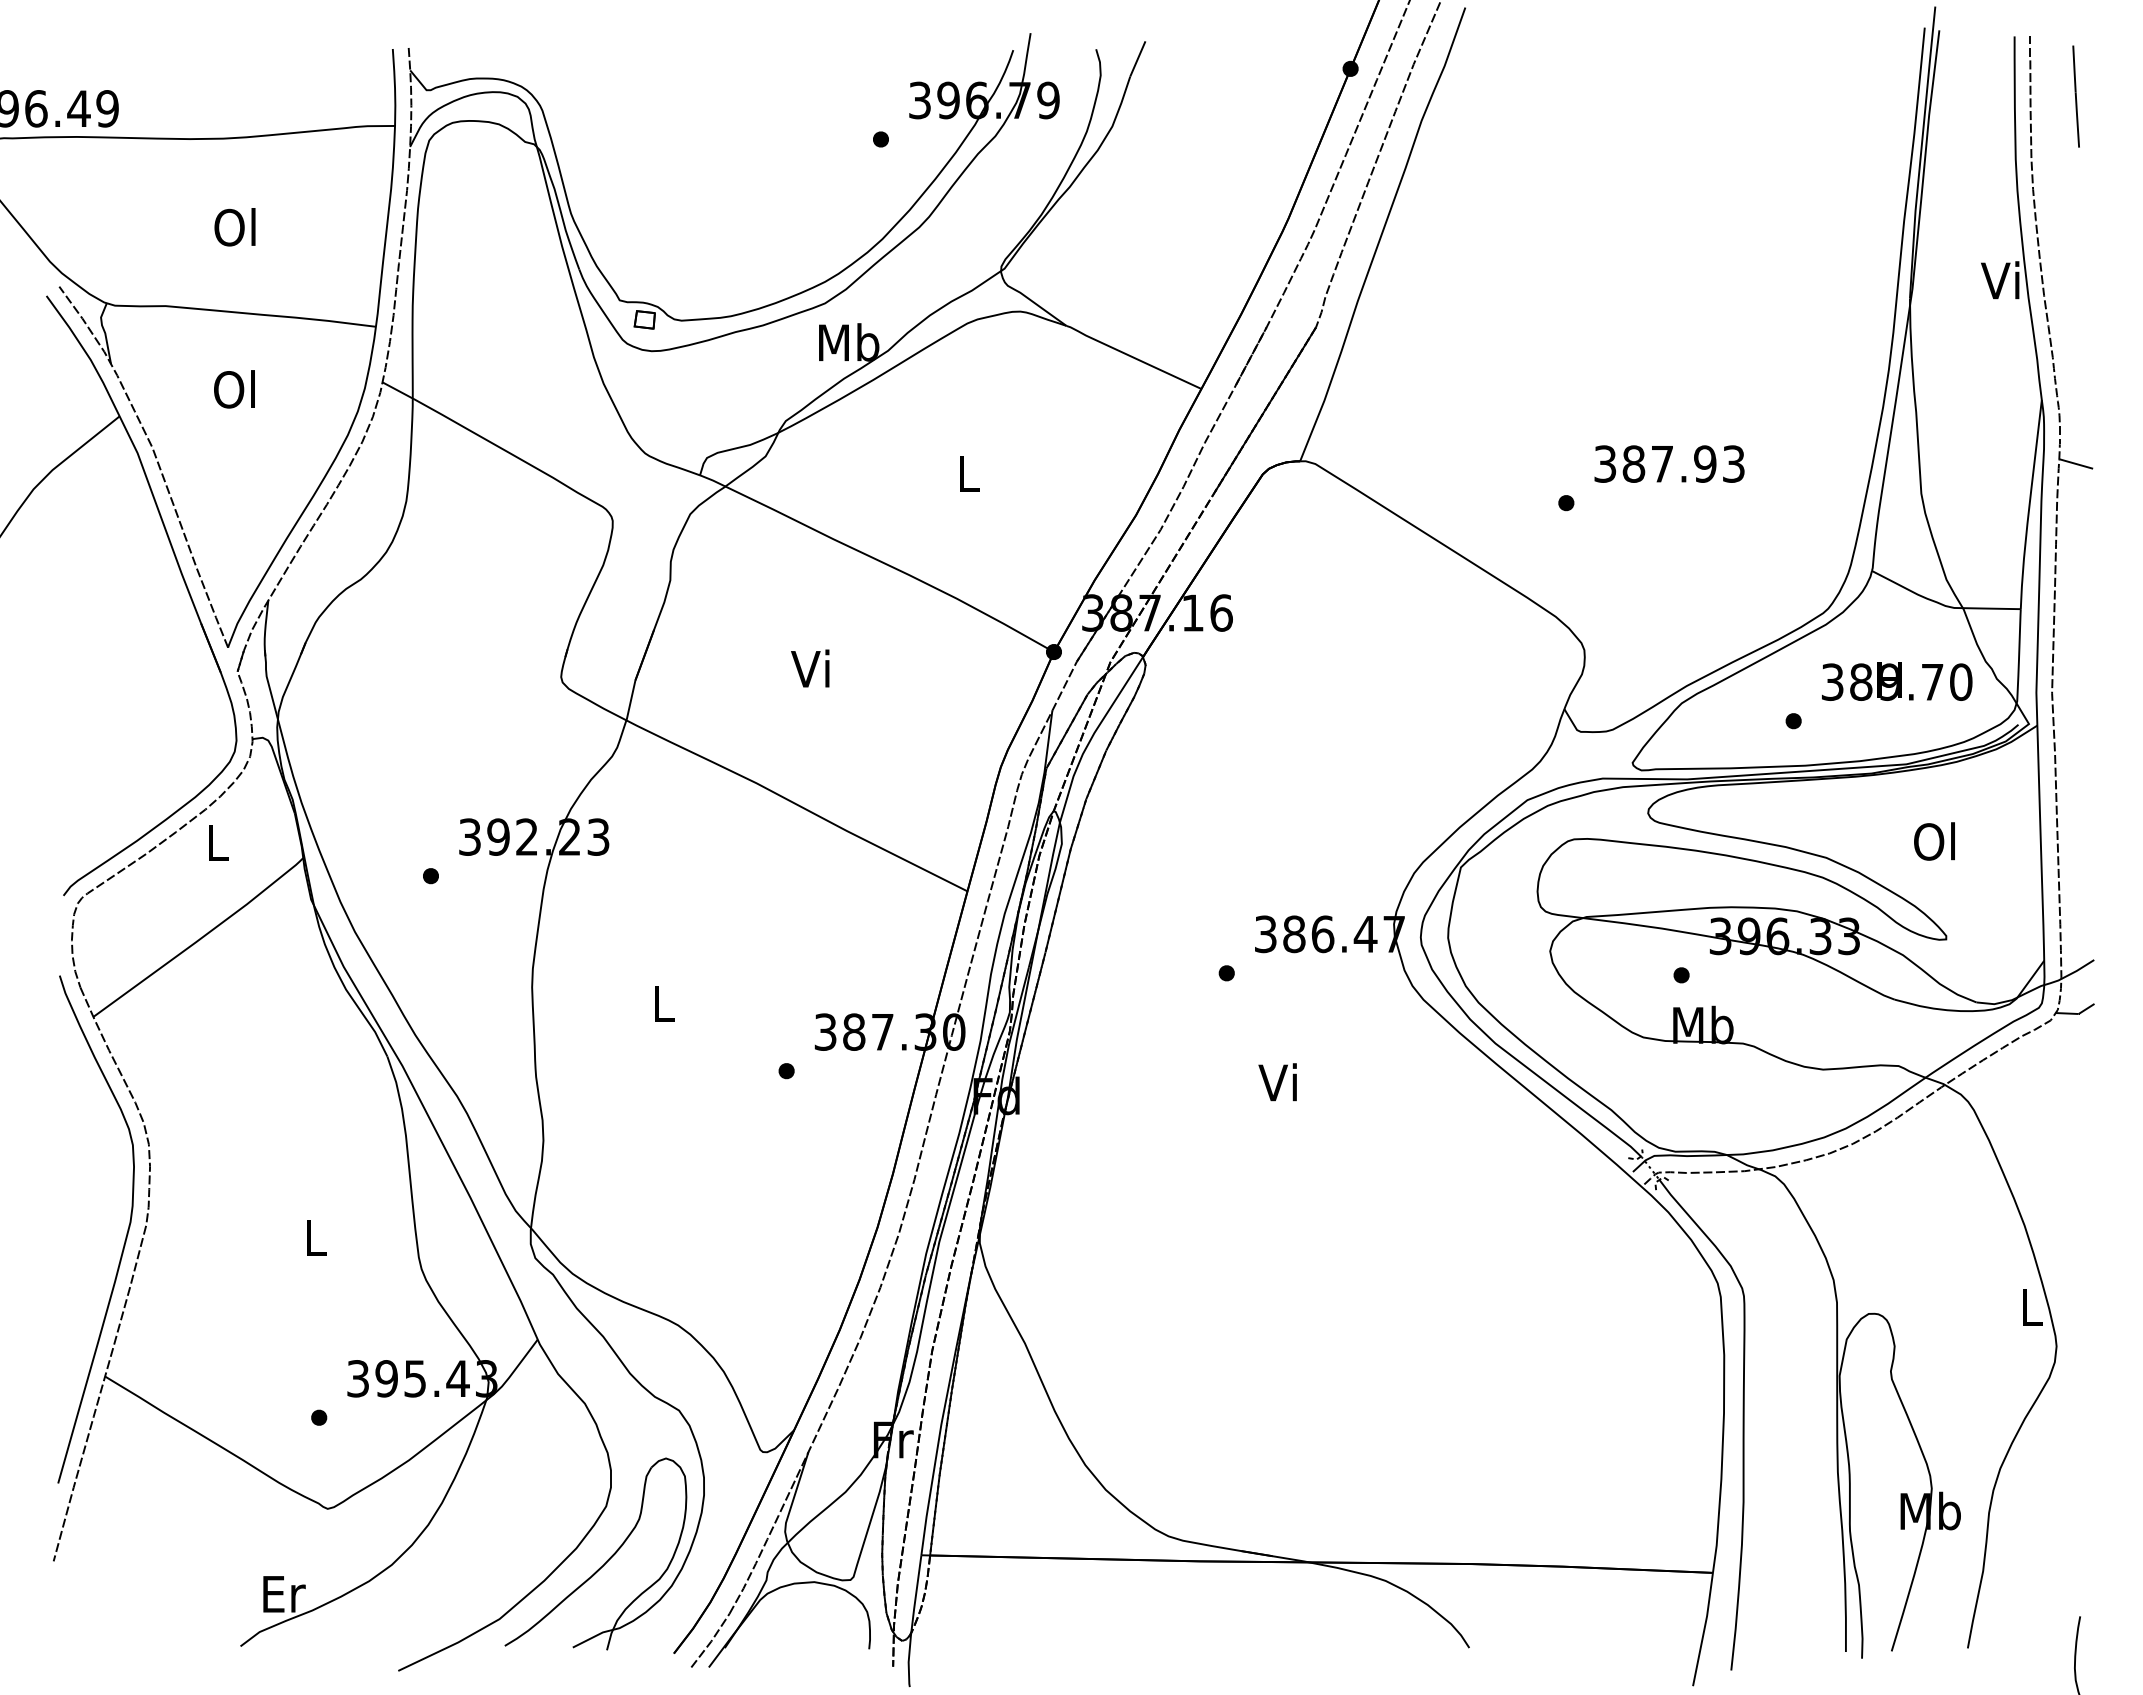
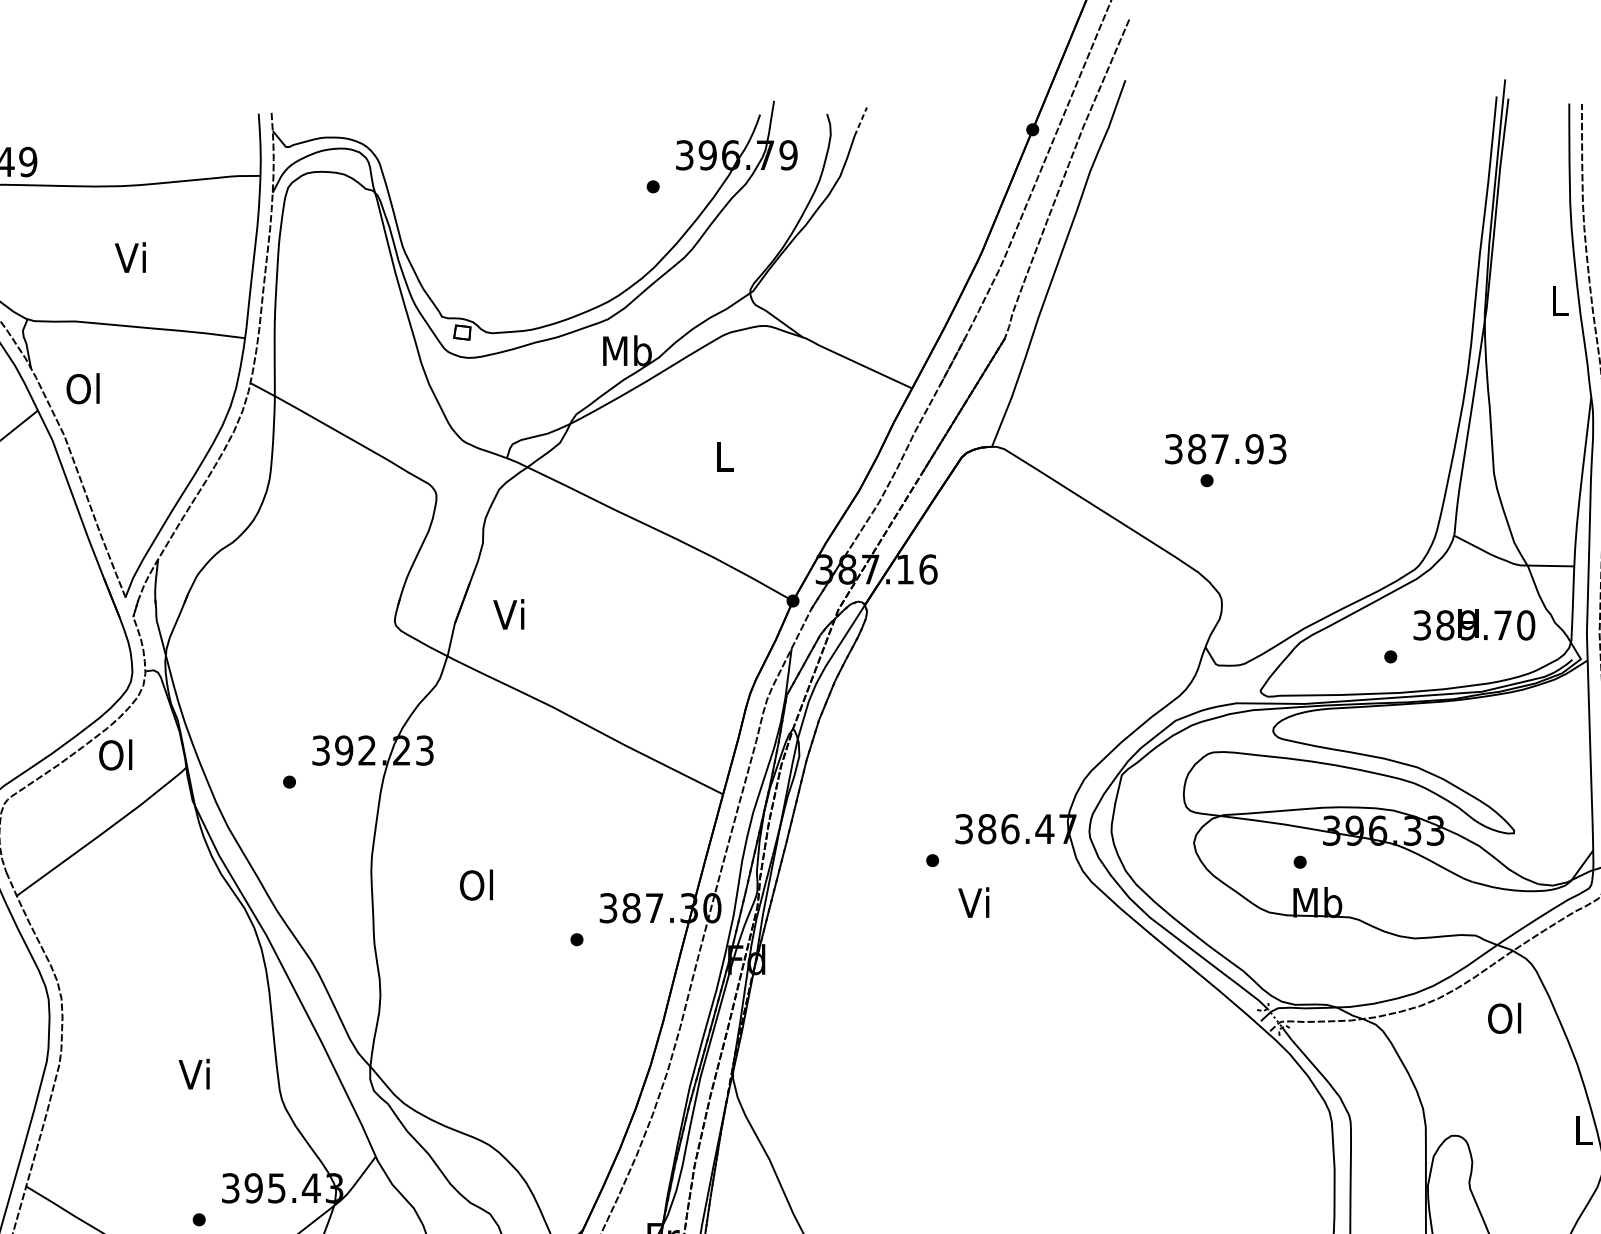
line: (1138, 58) -> (861, 121), solid -> dashed
text: (234, 227) -> (130, 257), Ol -> Vi
text: (2000, 280) -> (1557, 300), Vi -> L
text: (234, 389) -> (83, 388), moved
text: (1669, 463) -> (1225, 448), moved
text: (810, 668) -> (508, 614), moved
text: (1934, 841) -> (1504, 1018), moved
text: (215, 842) -> (115, 754), L -> Ol
text: (661, 1003) -> (475, 885), L -> Ol
text: (1277, 1082) -> (973, 902), moved
text: (312, 1237) -> (193, 1074), L -> Vi

